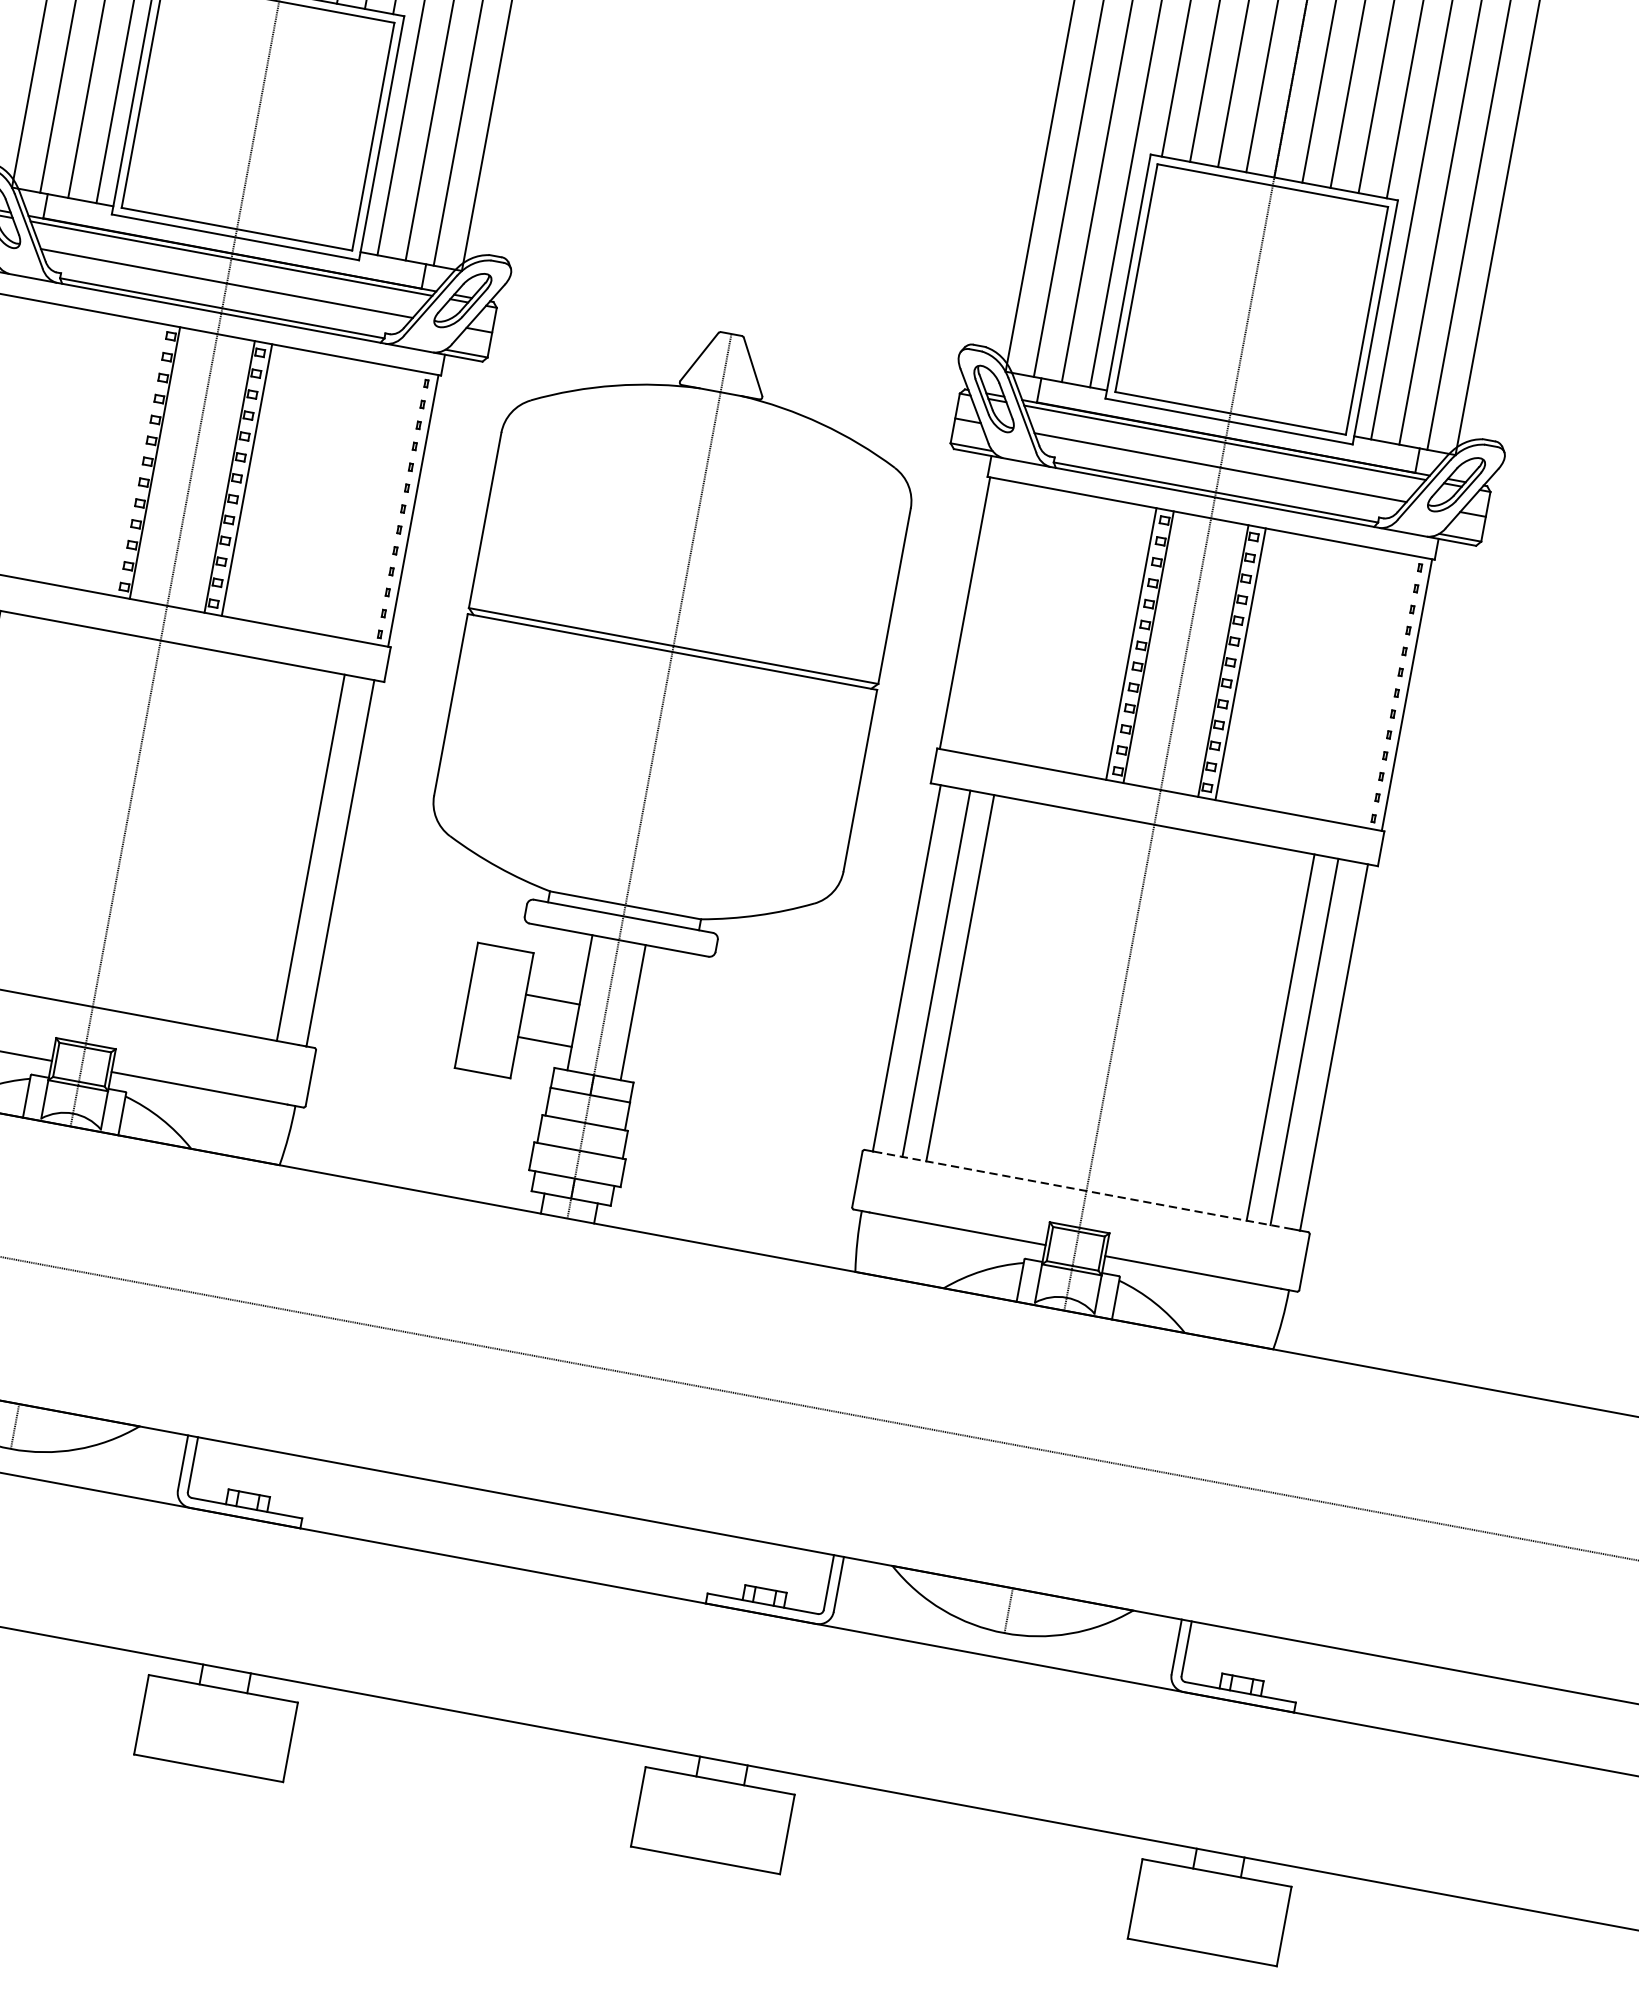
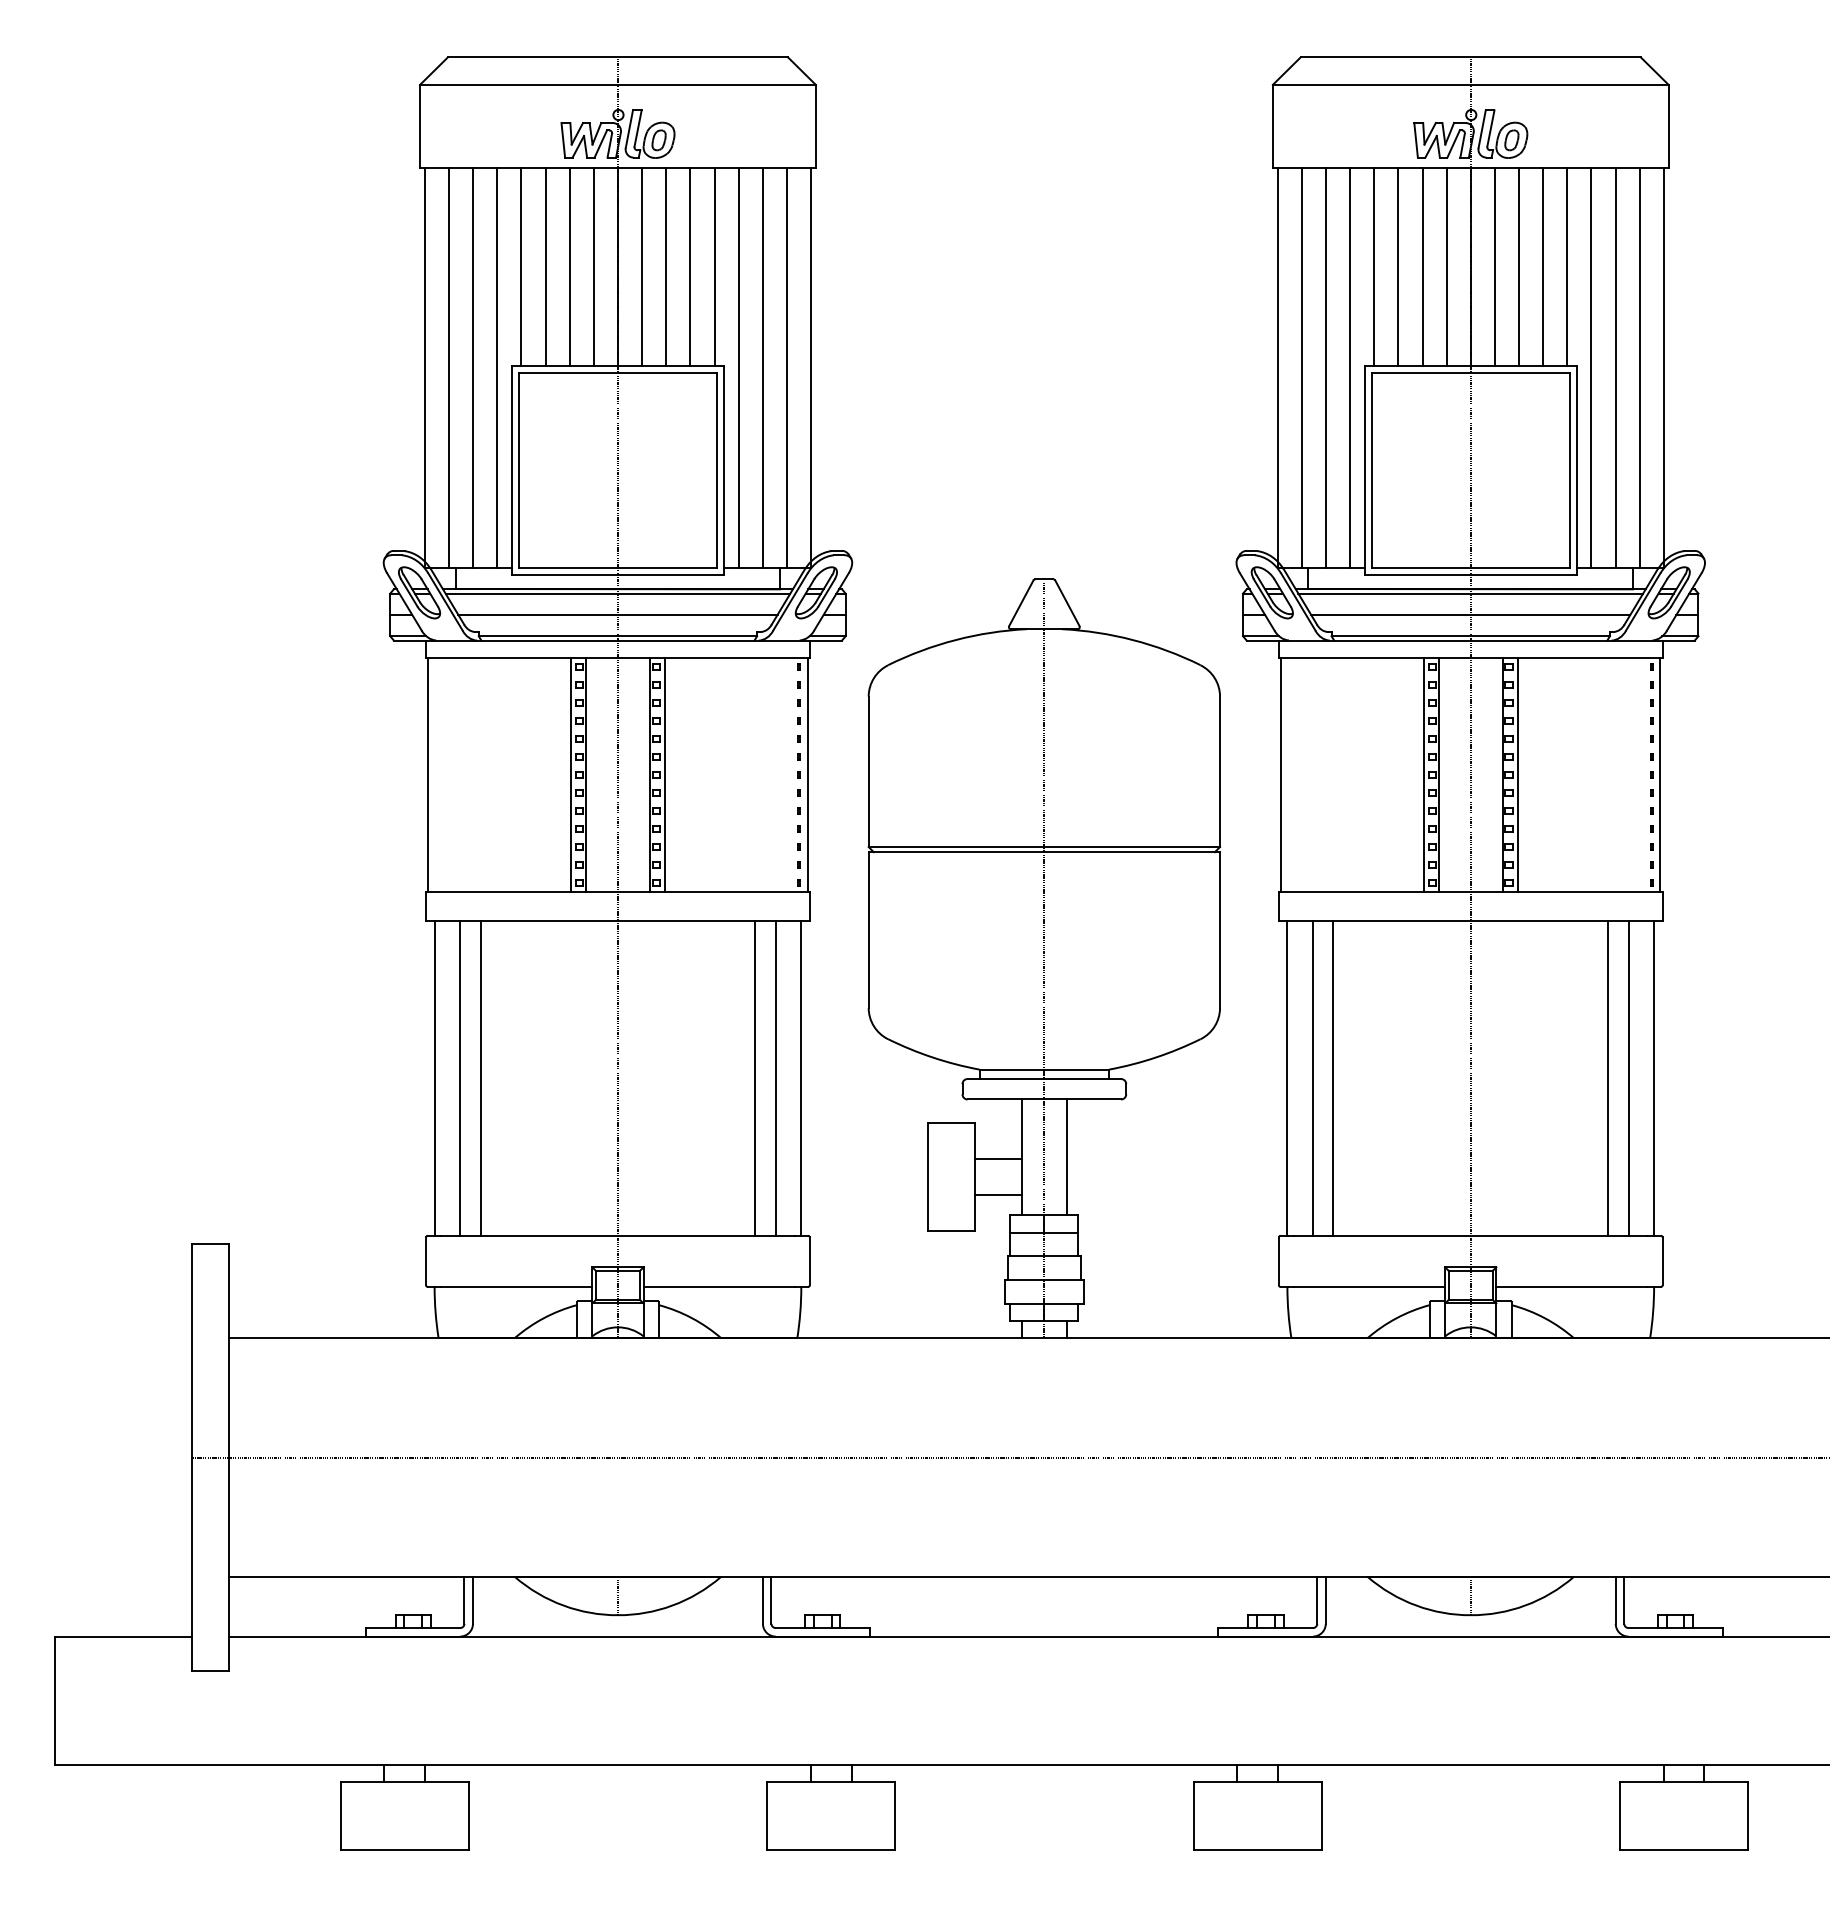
line: (138, 459) -> (571, 774), added
line: (287, 853) -> (755, 1078), added
line: (1086, 1190) -> (1470, 1235), dashed -> solid

